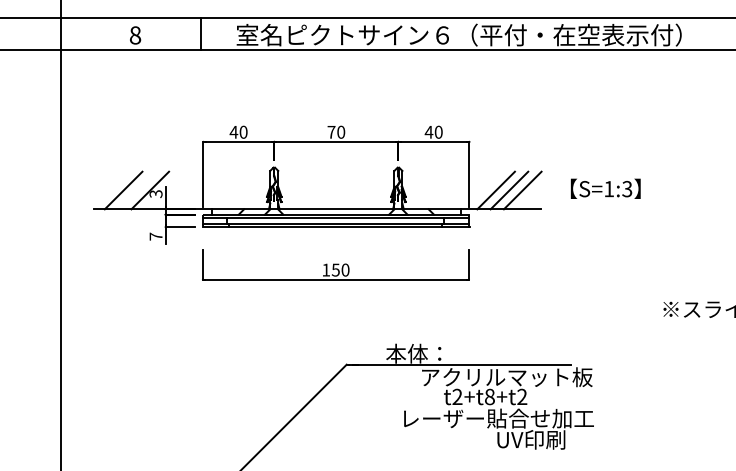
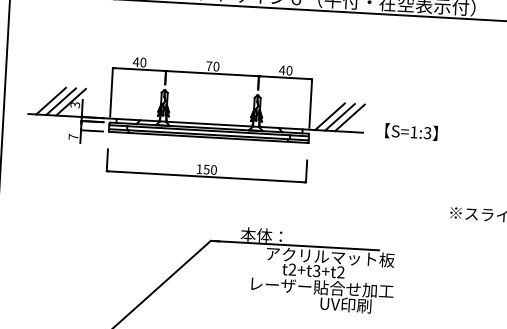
text: (605, 188) -> (411, 131), moved
line: (136, 190) -> (60, 101), added
text: (489, 396) -> (316, 270), t2+t8+t2 -> t2+t3+t2

